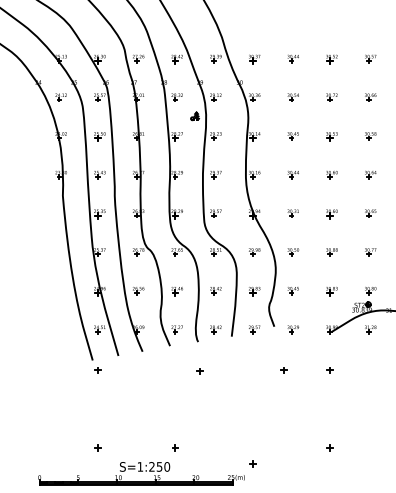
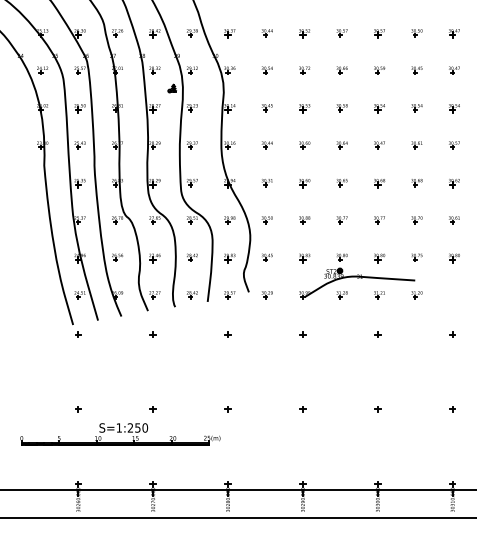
part: (283, 370) -> (227, 334), moved
part: (199, 371) -> (152, 334), moved
part: (252, 464) -> (227, 409), moved

